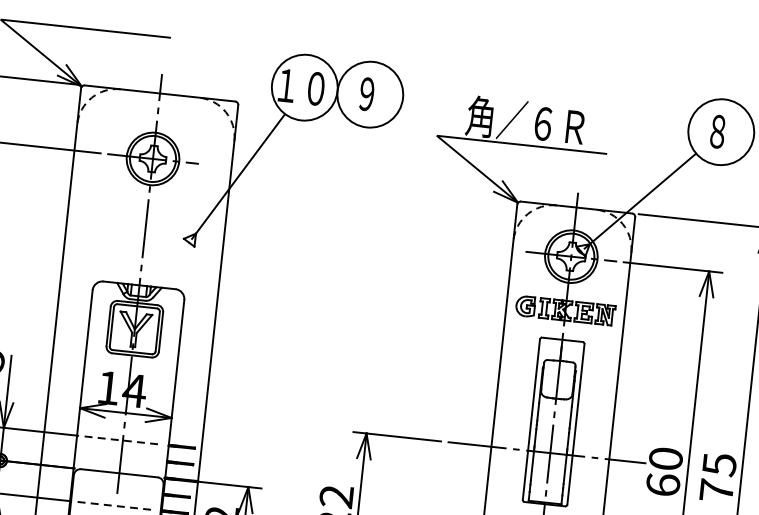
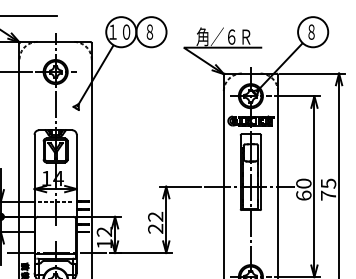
text: (366, 92) -> (149, 31), ９ -> ８
line: (115, 505) -> (55, 231), removed

